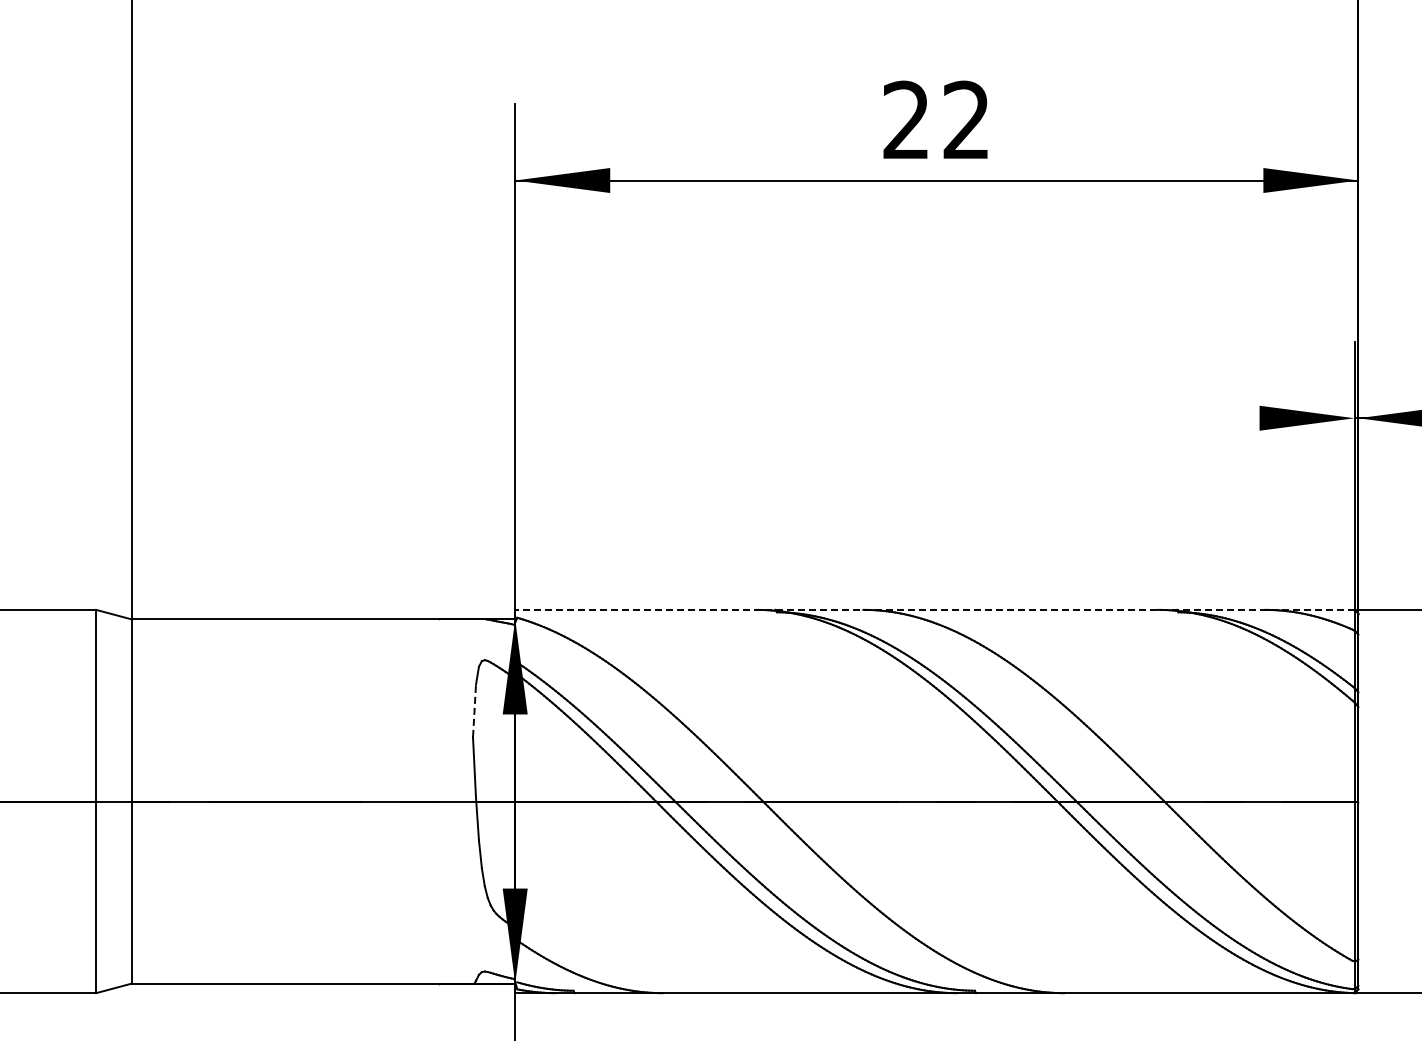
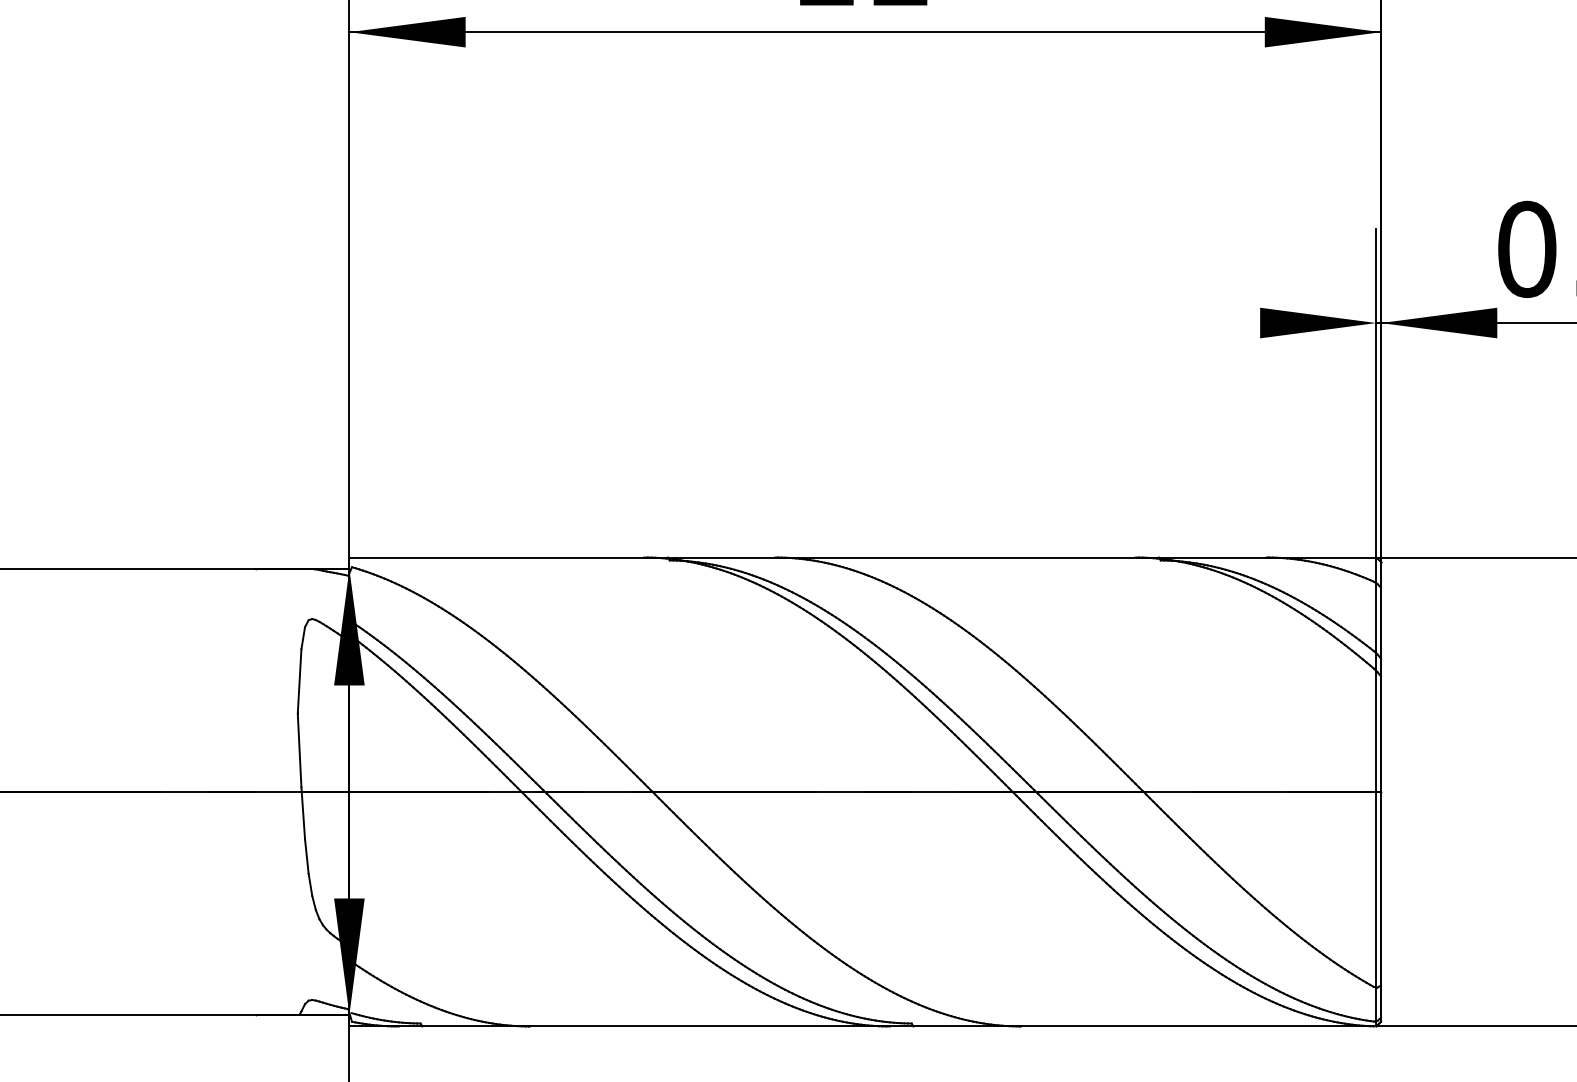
line: (934, 609) -> (862, 557), dashed -> solid
line: (474, 710) -> (299, 680), dashed -> solid

